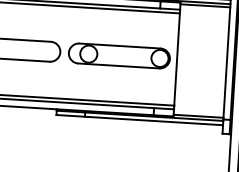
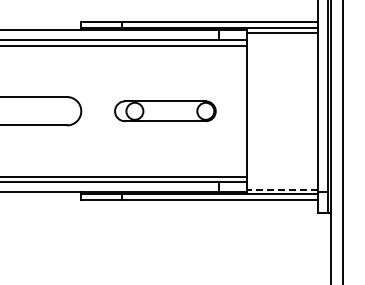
part: (119, 56) -> (165, 111), size x0.7
line: (198, 116) -> (282, 189), solid -> dashed

